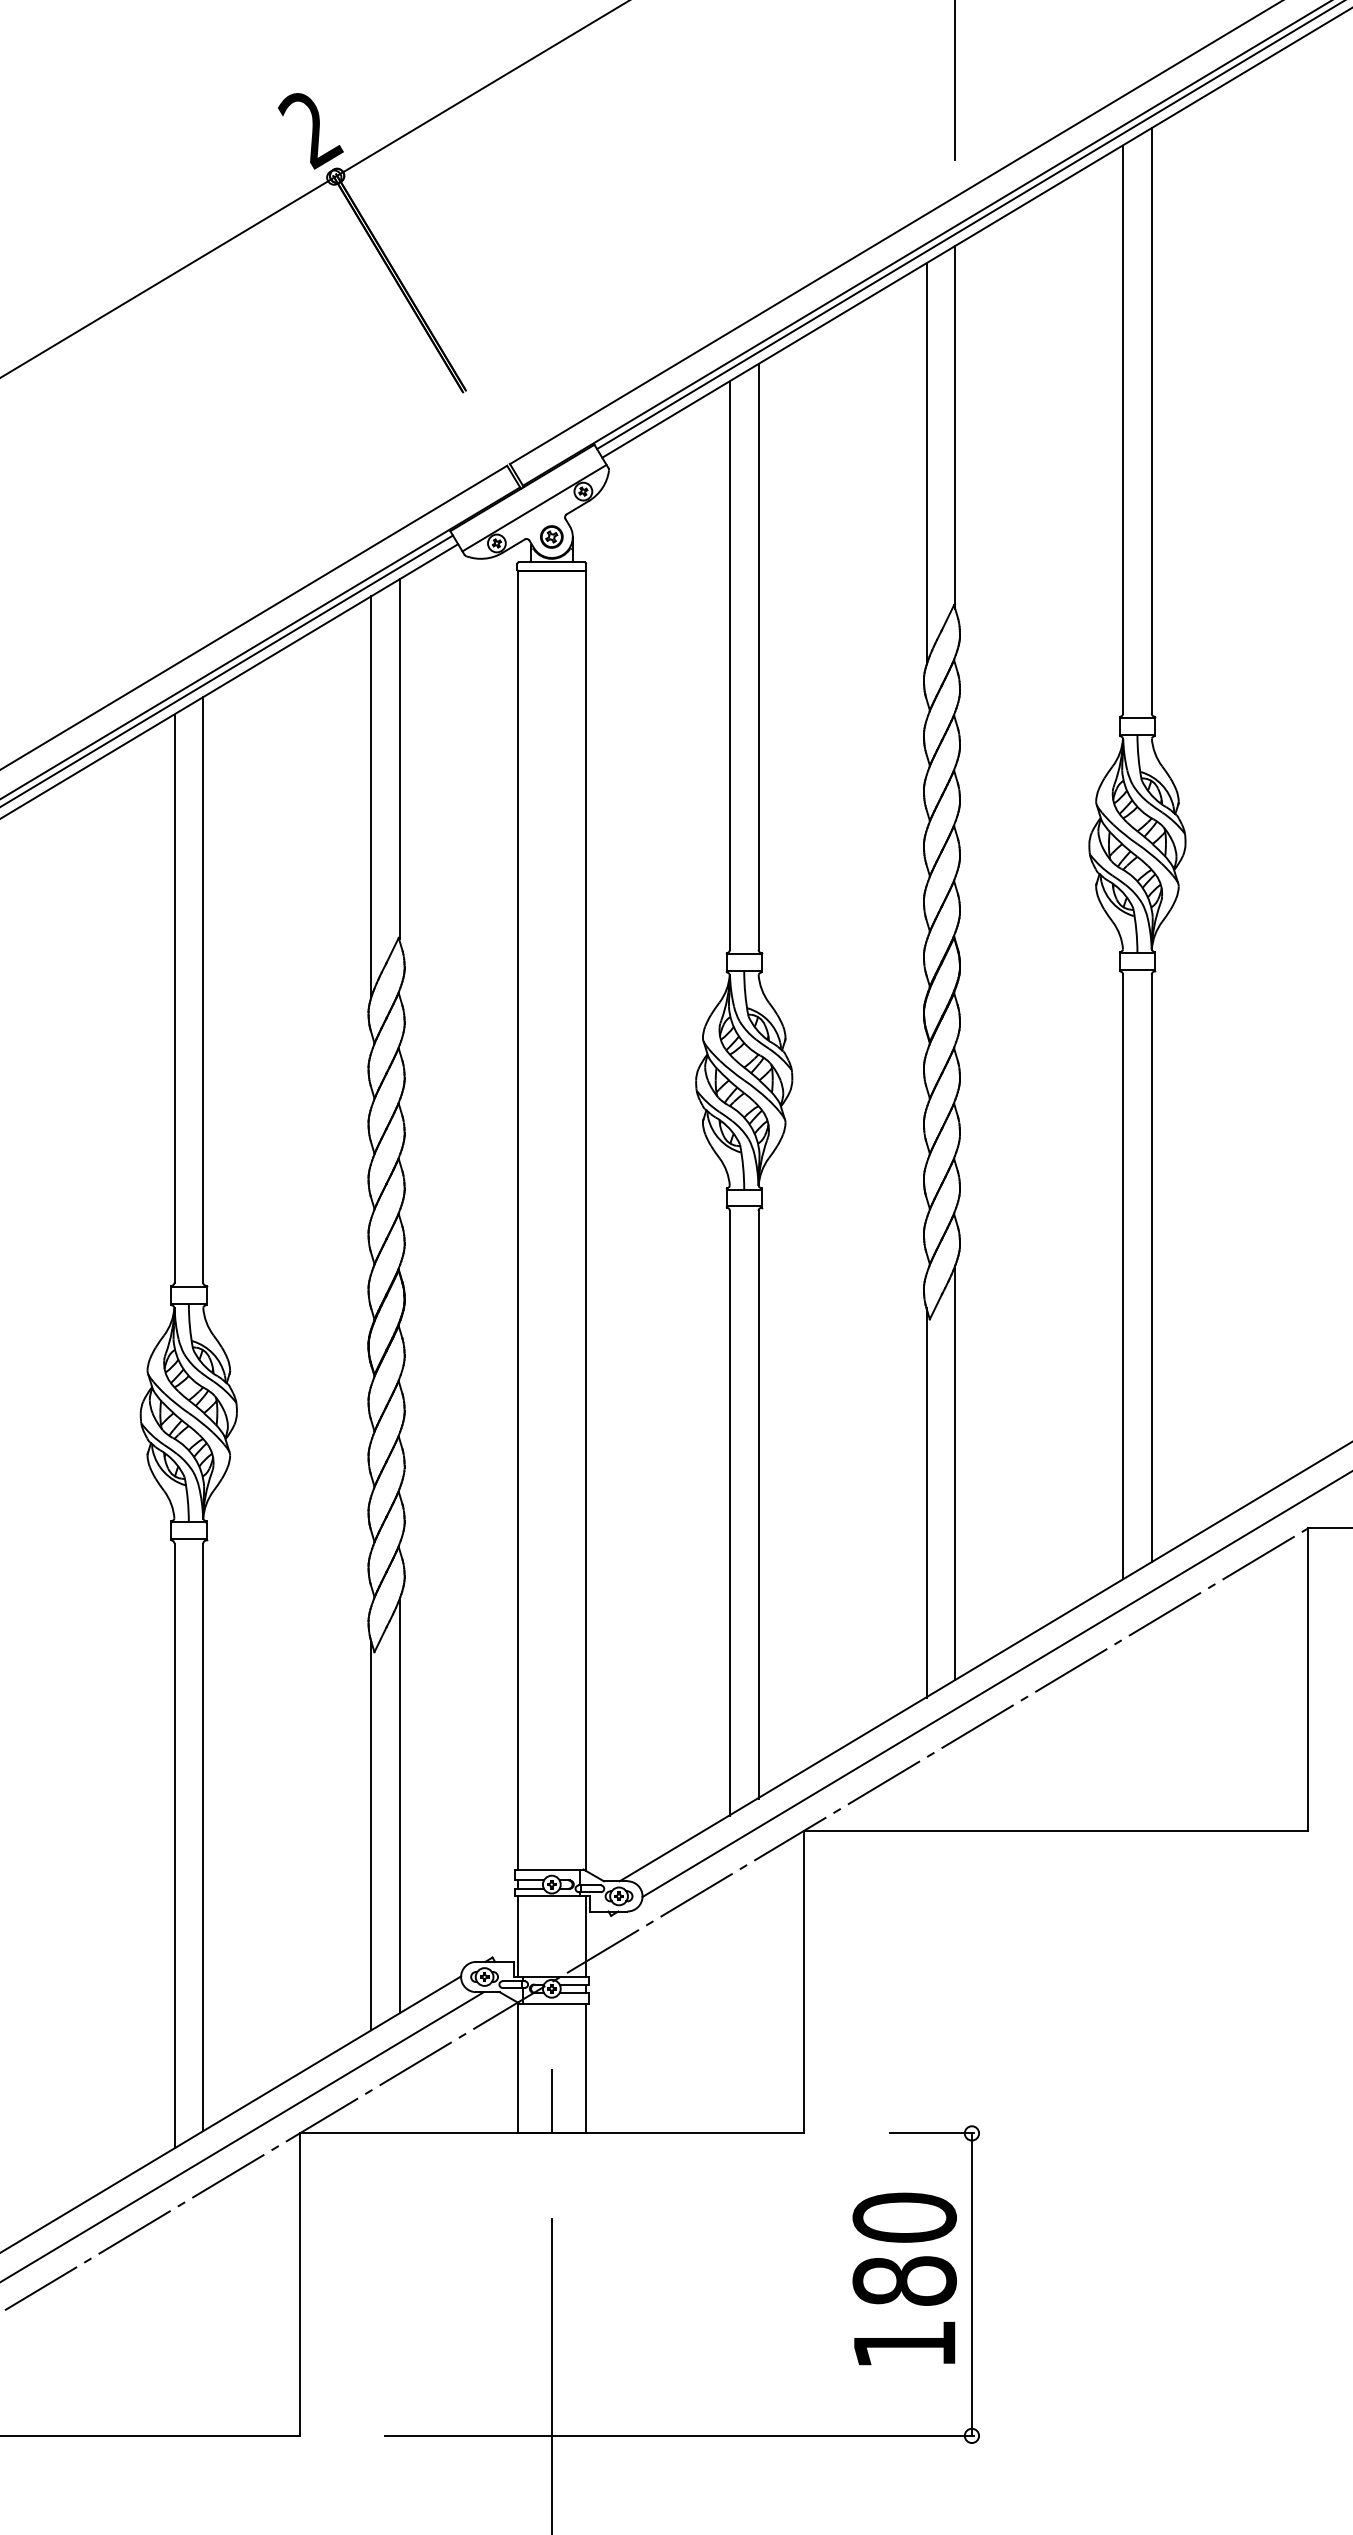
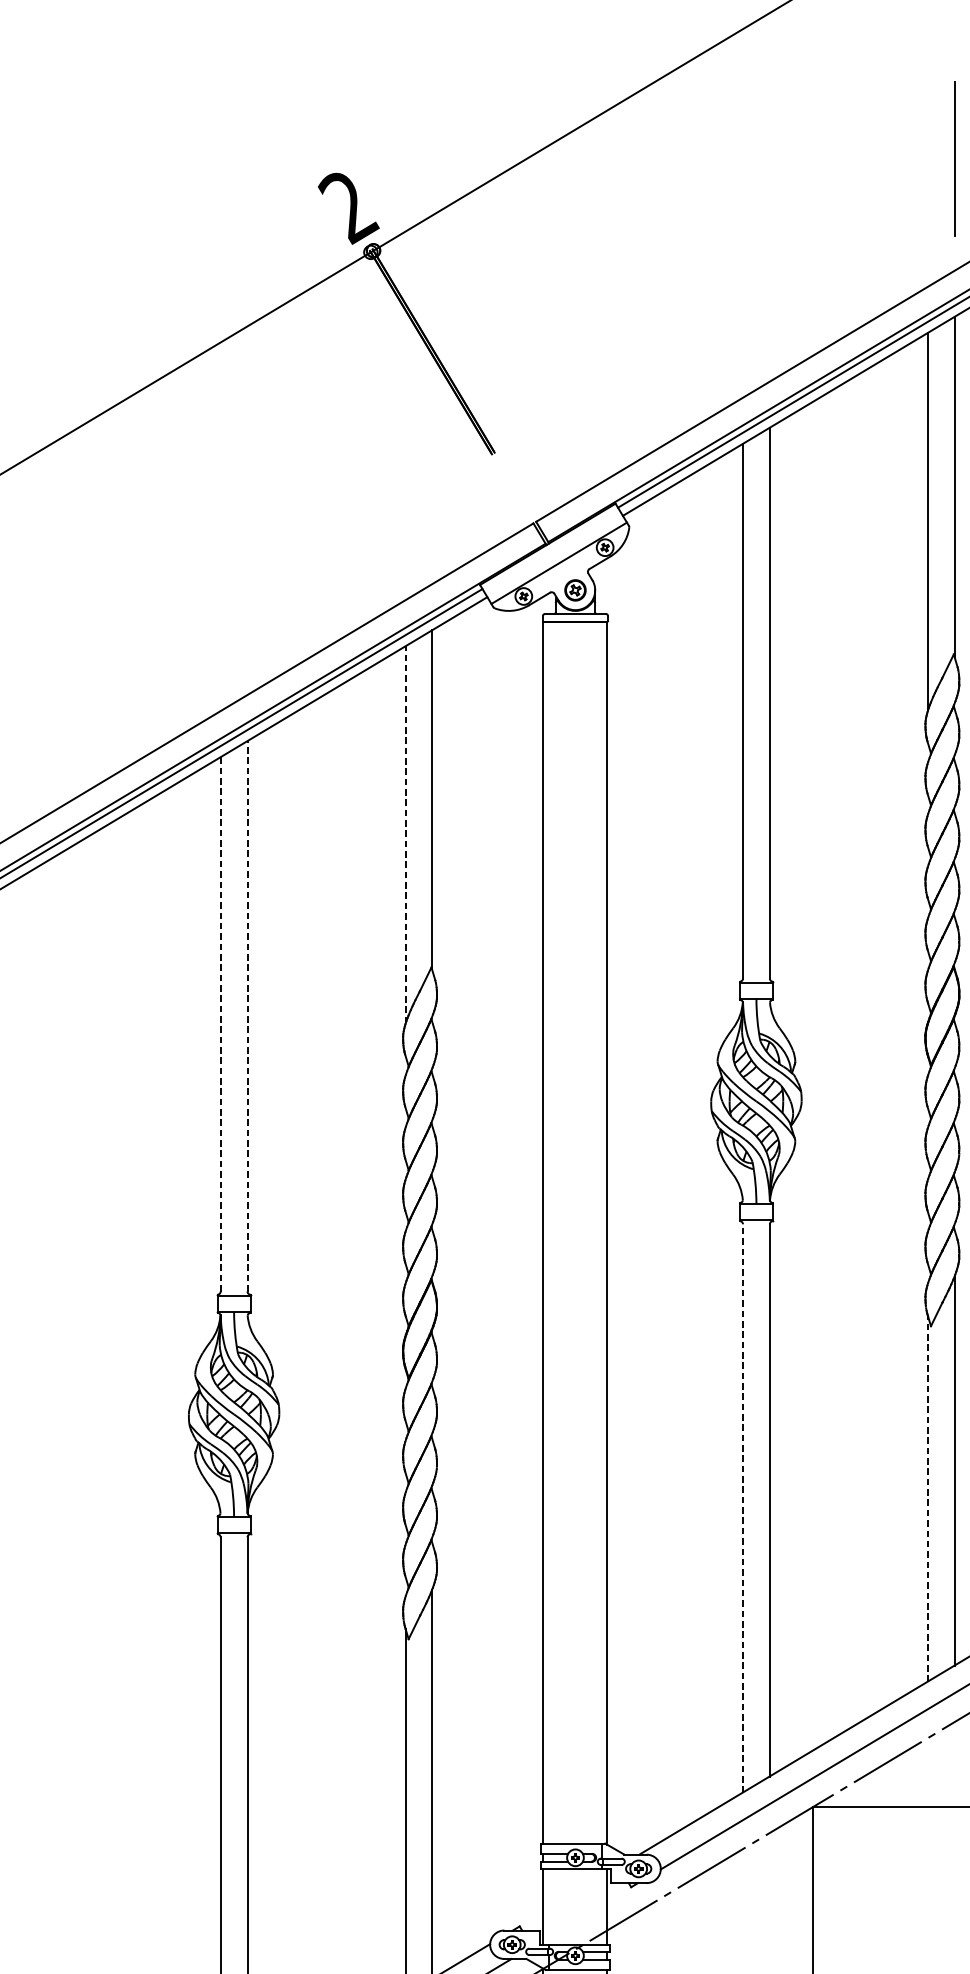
line: (371, 796) -> (405, 834), solid -> dashed
line: (203, 989) -> (247, 1015), solid -> dashed
line: (174, 998) -> (220, 1024), solid -> dashed
line: (926, 1503) -> (927, 1499), solid -> dashed
line: (729, 1512) -> (742, 1507), solid -> dashed

